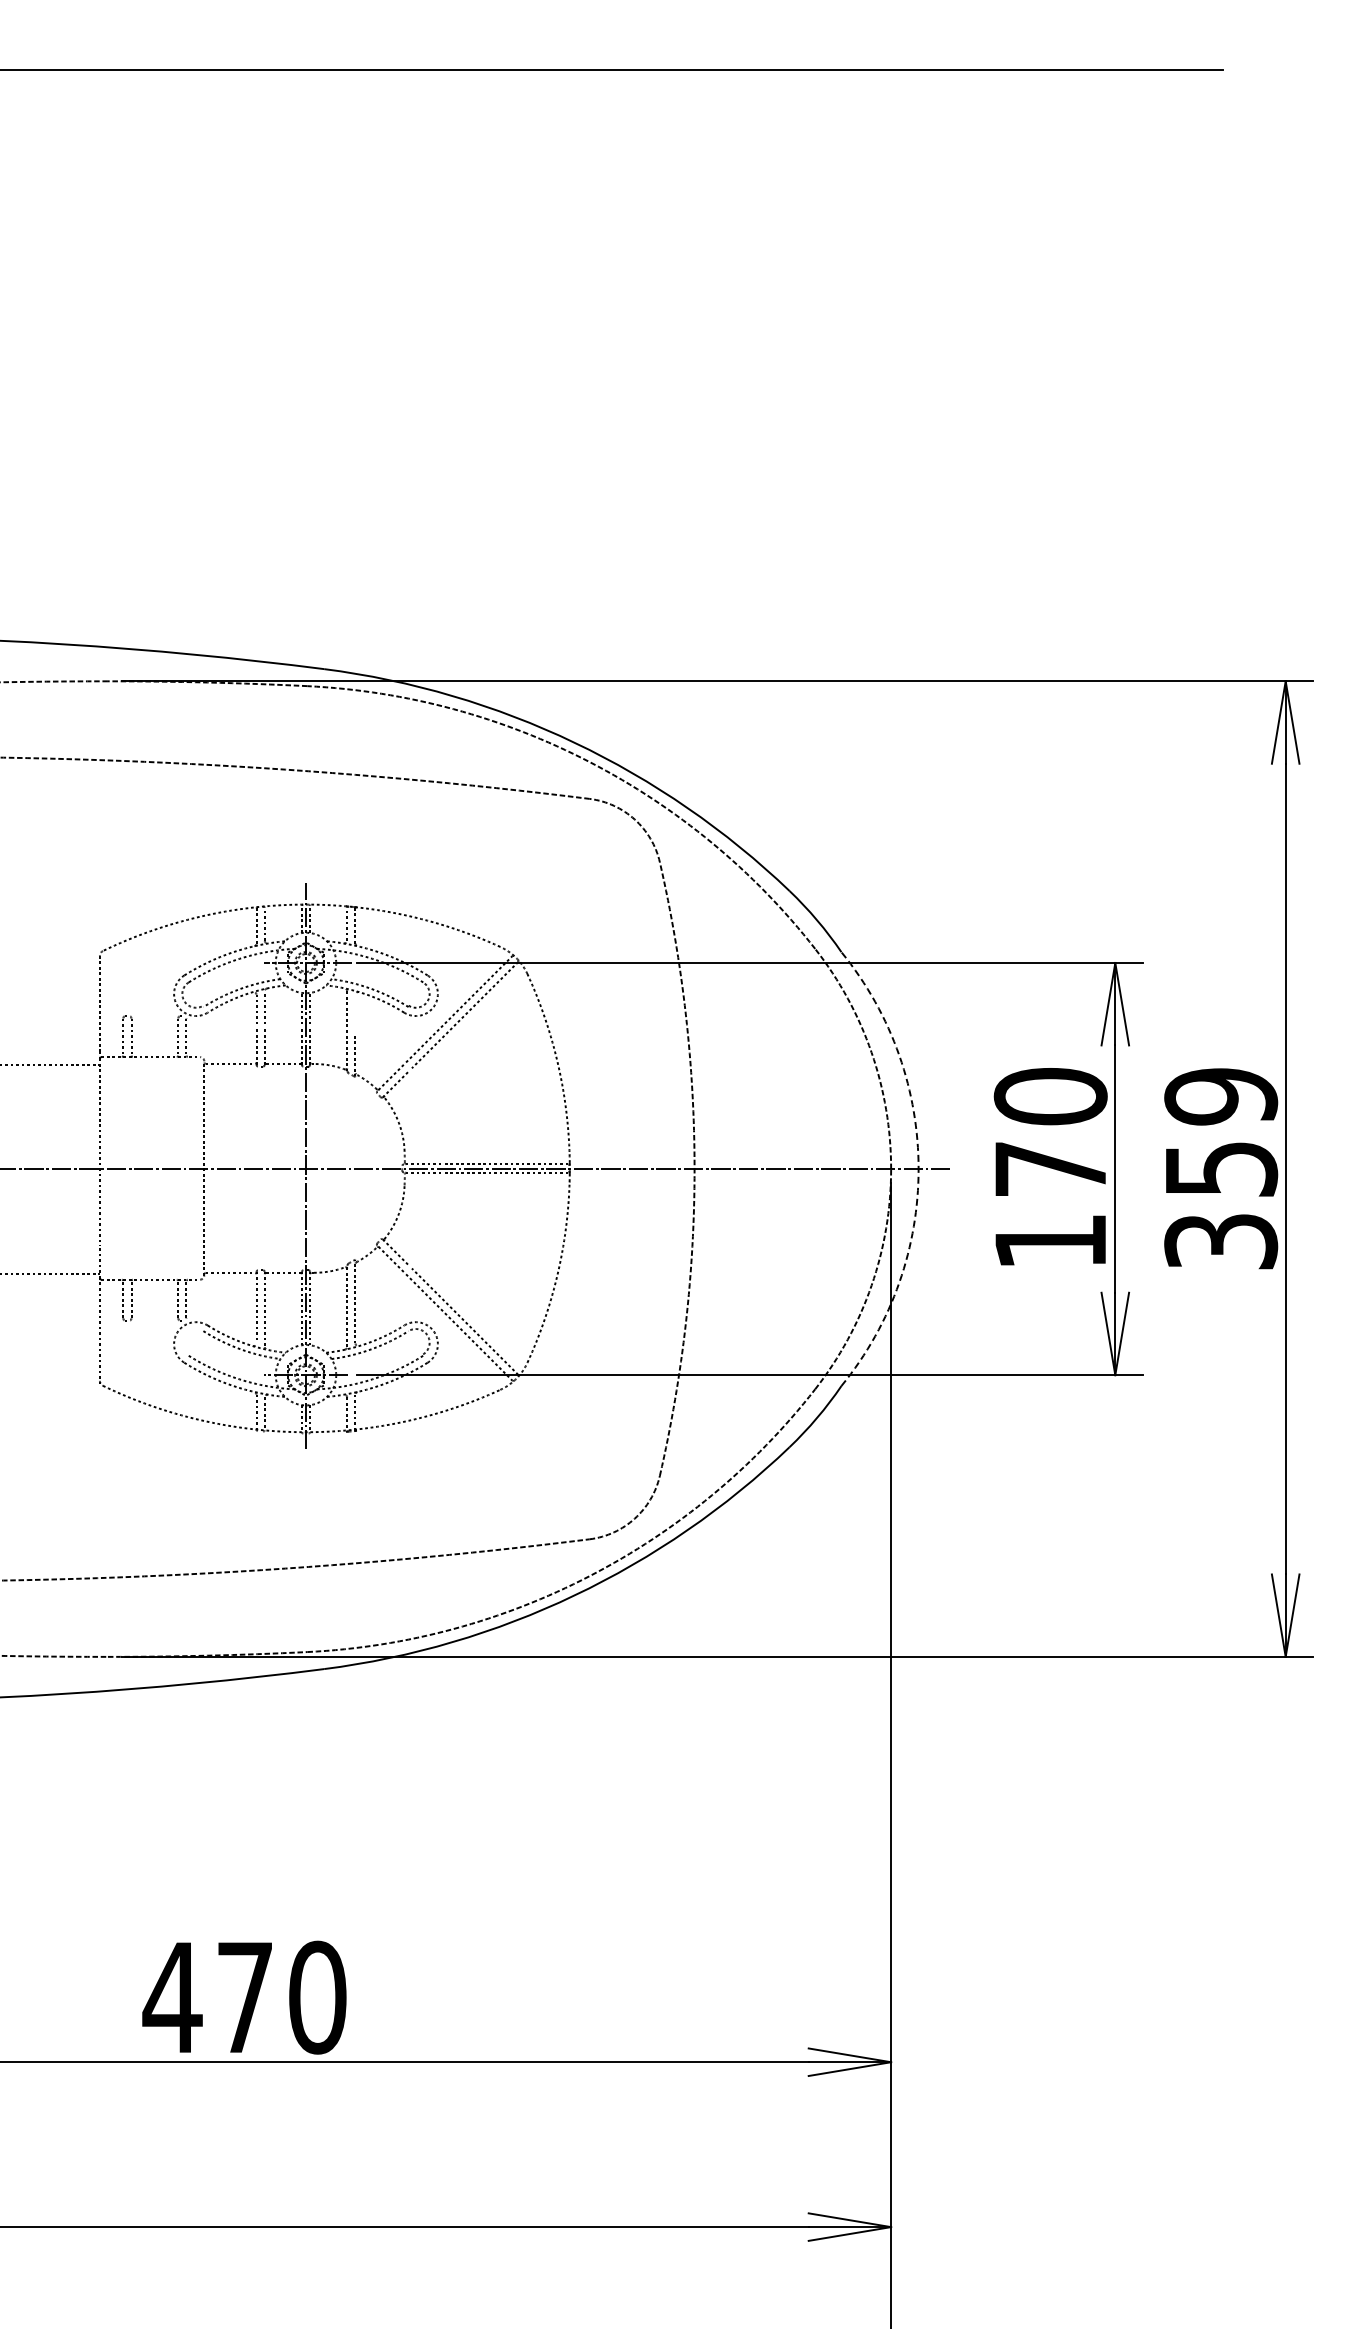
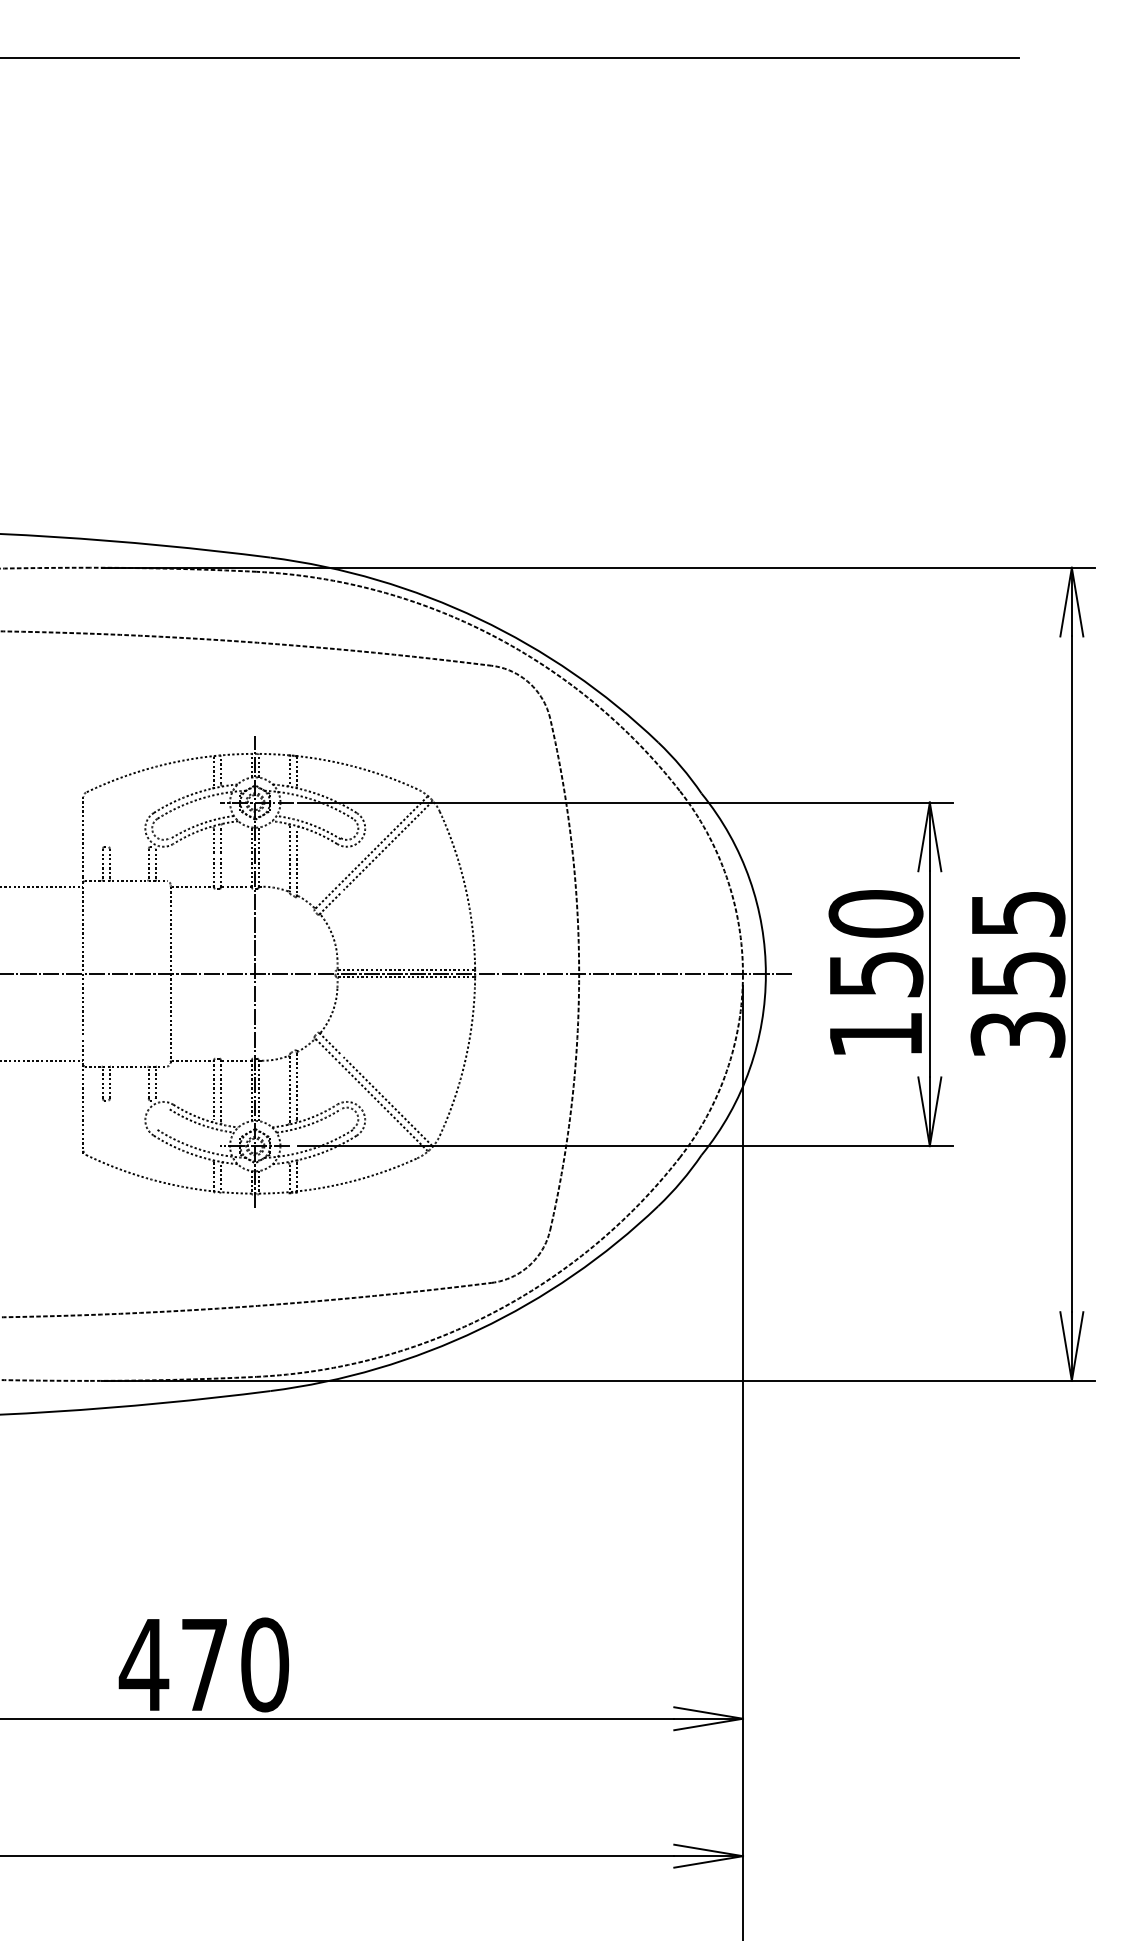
line: (355, 1013) -> (296, 844), added
text: (1221, 1096) -> (1018, 913), 359 -> 355
arc: (918, 1169) -> (765, 974), dashed -> solid
text: (1051, 1169) -> (876, 974), 170 -> 150

